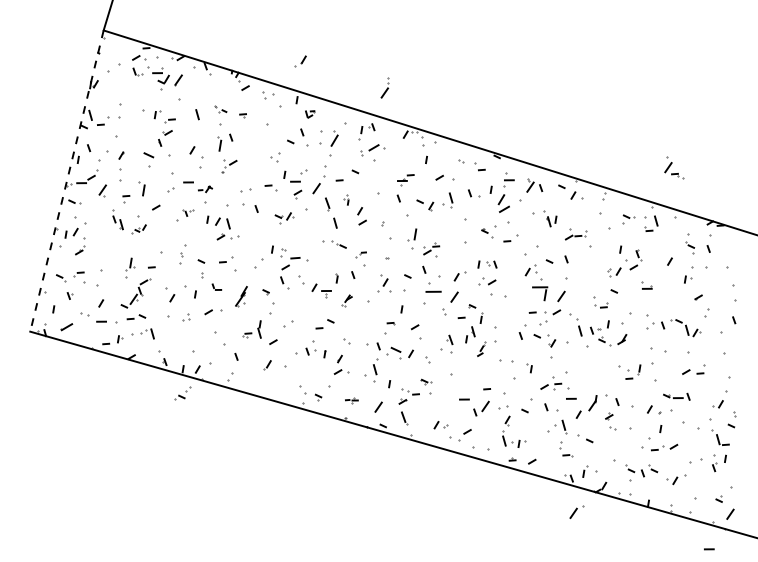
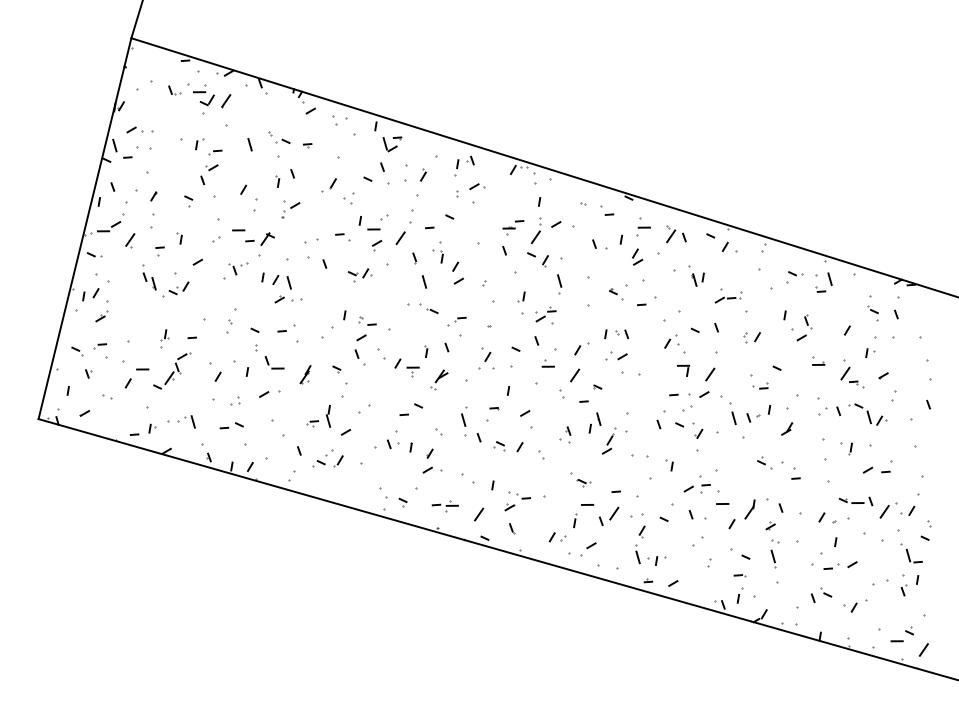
part: (138, 57) -> (134, 129), moved
part: (299, 61) -> (328, 185), moved
part: (384, 87) -> (535, 230), moved
part: (220, 108) -> (279, 137), size x1.43
part: (310, 114) -> (392, 144), size x1.67
part: (334, 138) -> (423, 174), size x0.62
part: (219, 143) -> (277, 181), size x0.62
part: (377, 147) -> (477, 186), size x0.71
part: (148, 159) -> (188, 201), size x0.62
part: (674, 167) -> (852, 373), moved
line: (66, 180) -> (84, 228), dashed -> solid
part: (141, 188) -> (179, 238), size x0.62
part: (205, 188) -> (259, 238), size x1.67
part: (345, 199) -> (437, 252), size x1.67
part: (450, 200) -> (559, 284), moved
part: (503, 203) -> (637, 256), size x0.71
part: (327, 204) -> (414, 258), size x0.62
part: (188, 212) -> (238, 268), size x1.43
part: (138, 229) -> (175, 289), size x1.43
part: (412, 234) -> (521, 296), size x0.62
part: (290, 253) -> (367, 320), size x0.71
part: (360, 254) -> (456, 321), size x1.43
part: (129, 267) -> (164, 338), size x0.71
part: (613, 271) -> (751, 337), moved
part: (216, 286) -> (274, 362), size x1.67
part: (432, 287) -> (547, 363), size x0.62
part: (540, 293) -> (683, 370), size x0.62
part: (241, 296) -> (305, 374), size x0.71
part: (347, 300) -> (439, 379), size x1.43
part: (136, 316) -> (231, 425), moved
part: (481, 317) -> (575, 520), moved
line: (101, 321) -> (142, 369), moved
part: (66, 327) -> (84, 413), size x0.62
part: (604, 340) -> (764, 462), moved
part: (447, 343) -> (565, 434), size x0.71
part: (481, 348) -> (608, 440), size x1.43
part: (394, 353) -> (499, 446), size x0.62
part: (375, 366) -> (464, 416), moved
part: (639, 369) -> (850, 448), moved
part: (425, 382) -> (583, 483), moved
part: (182, 393) -> (322, 458), moved
part: (351, 400) -> (444, 506), size x1.67
part: (405, 418) -> (512, 528), size x0.62
part: (564, 426) -> (773, 558), moved
part: (567, 455) -> (739, 575), moved
part: (630, 468) -> (797, 592), removed
part: (576, 512) -> (888, 510), moved
line: (708, 549) -> (896, 641), moved

